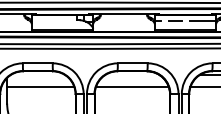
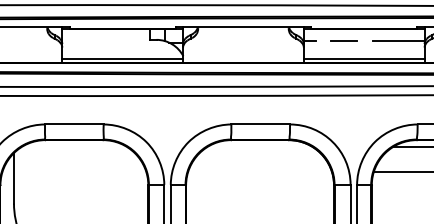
line: (40, 87) -> (79, 171), removed
line: (132, 87) -> (260, 171), removed

